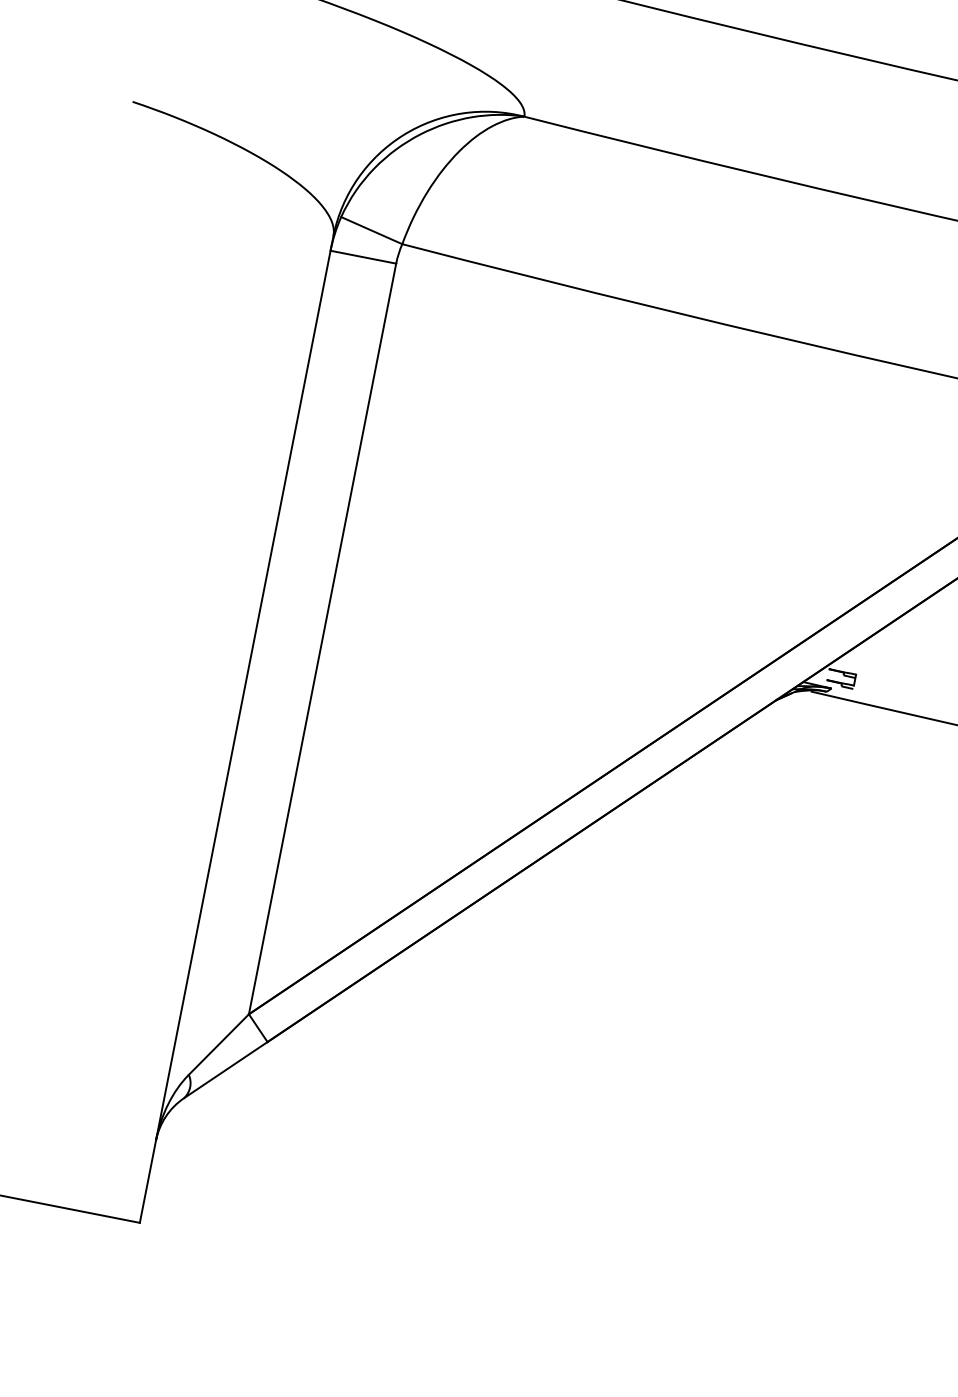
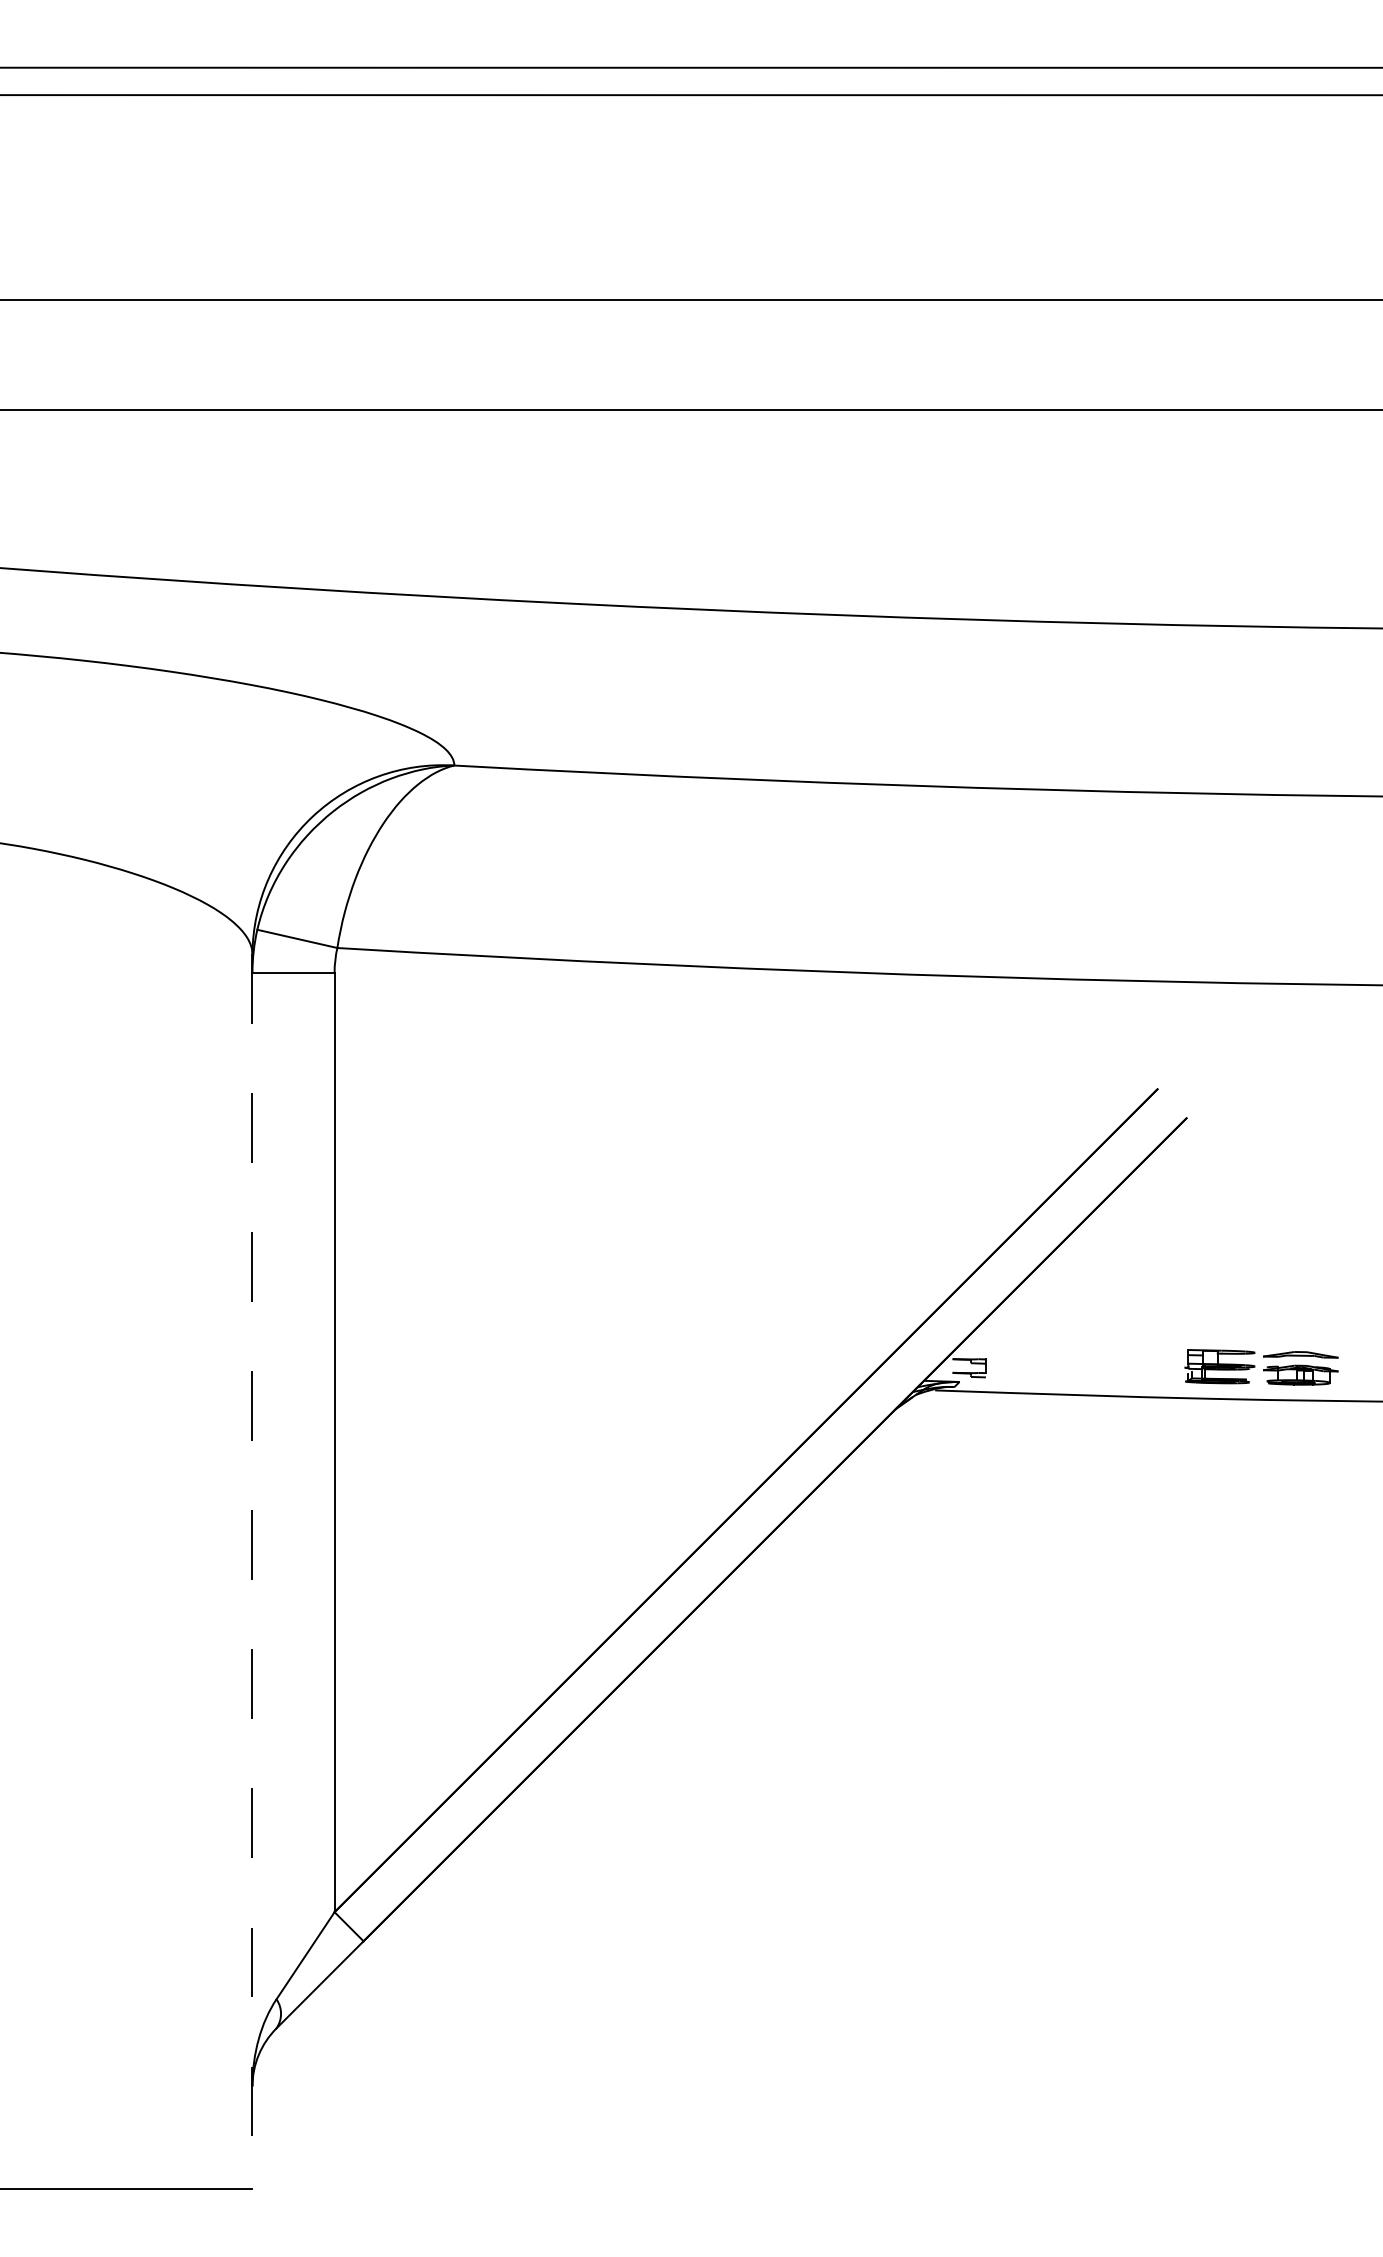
line: (236, 729) -> (252, 1571), solid -> dashed

